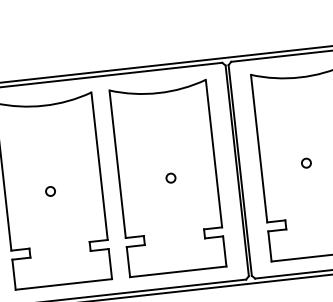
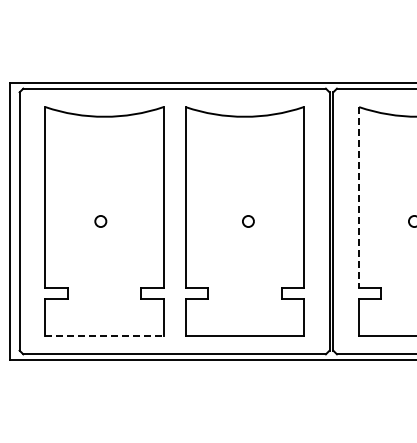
line: (259, 149) -> (359, 198), solid -> dashed
line: (64, 284) -> (105, 335), solid -> dashed

